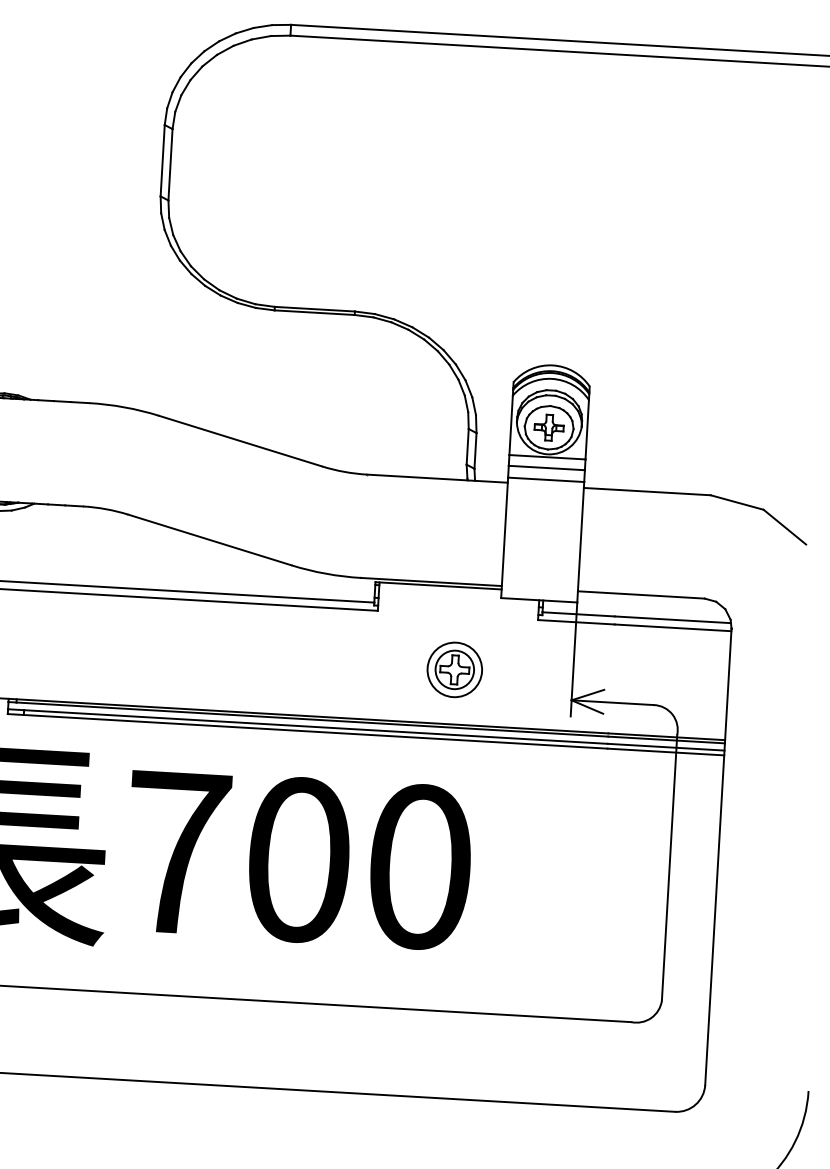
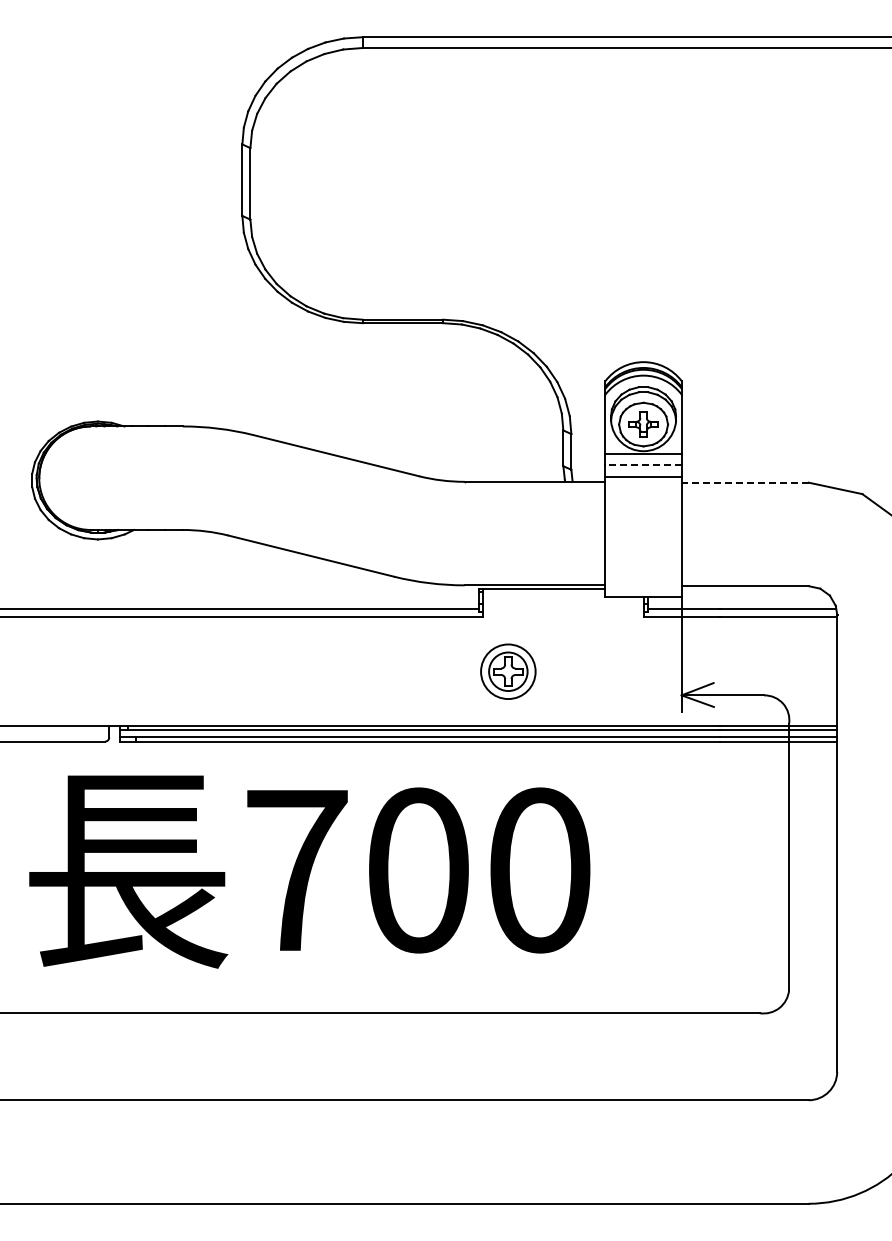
line: (546, 467) -> (643, 464), solid -> dashed
line: (647, 491) -> (745, 482), solid -> dashed
part: (455, 669) -> (508, 671), moved

